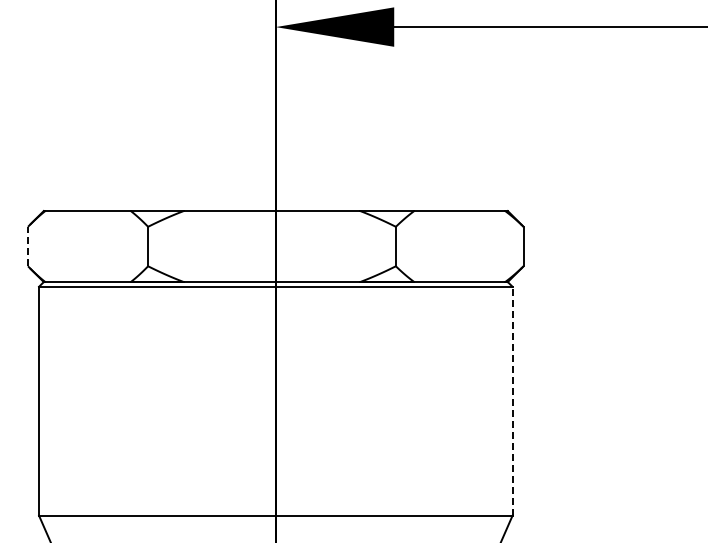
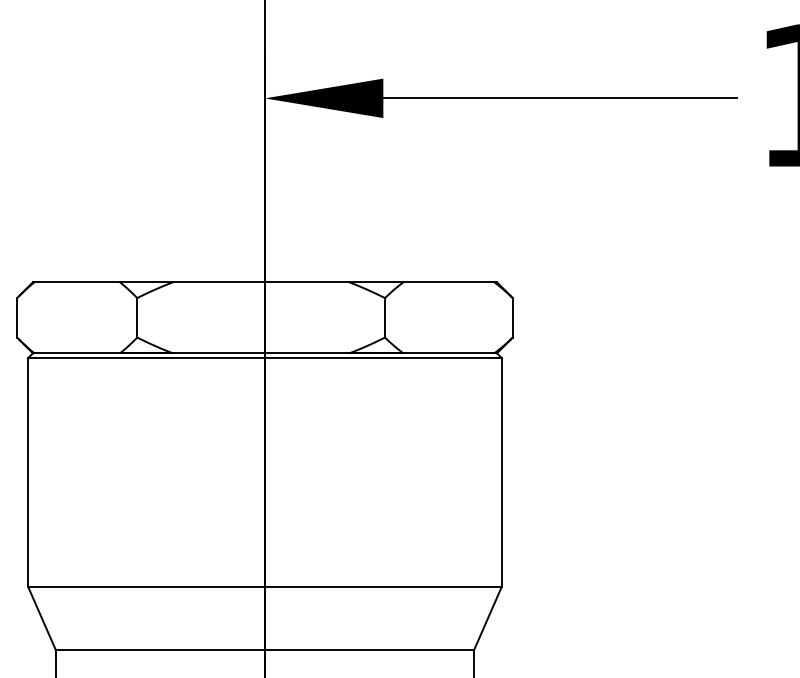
line: (28, 246) -> (17, 317), dashed -> solid
line: (512, 401) -> (501, 472), dashed -> solid

